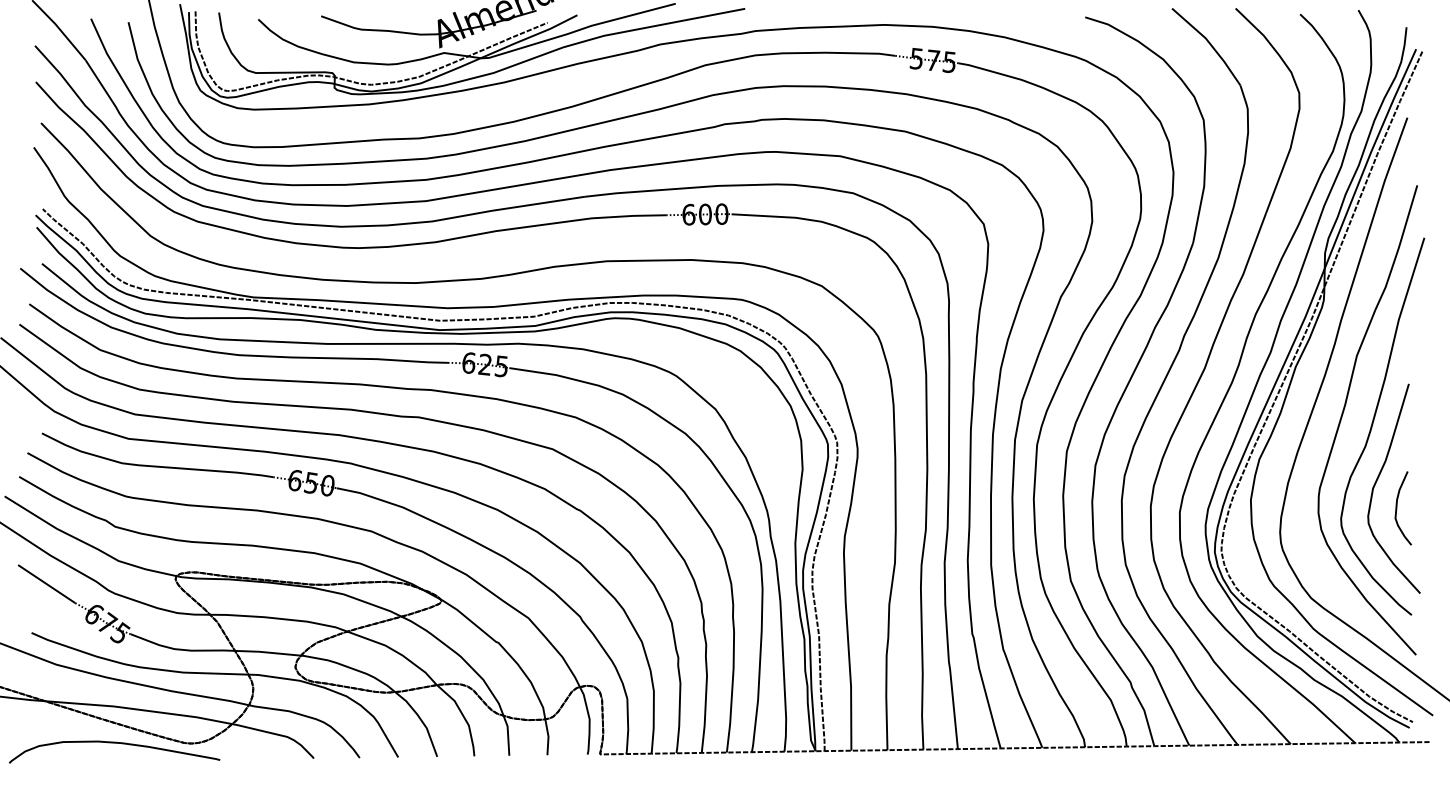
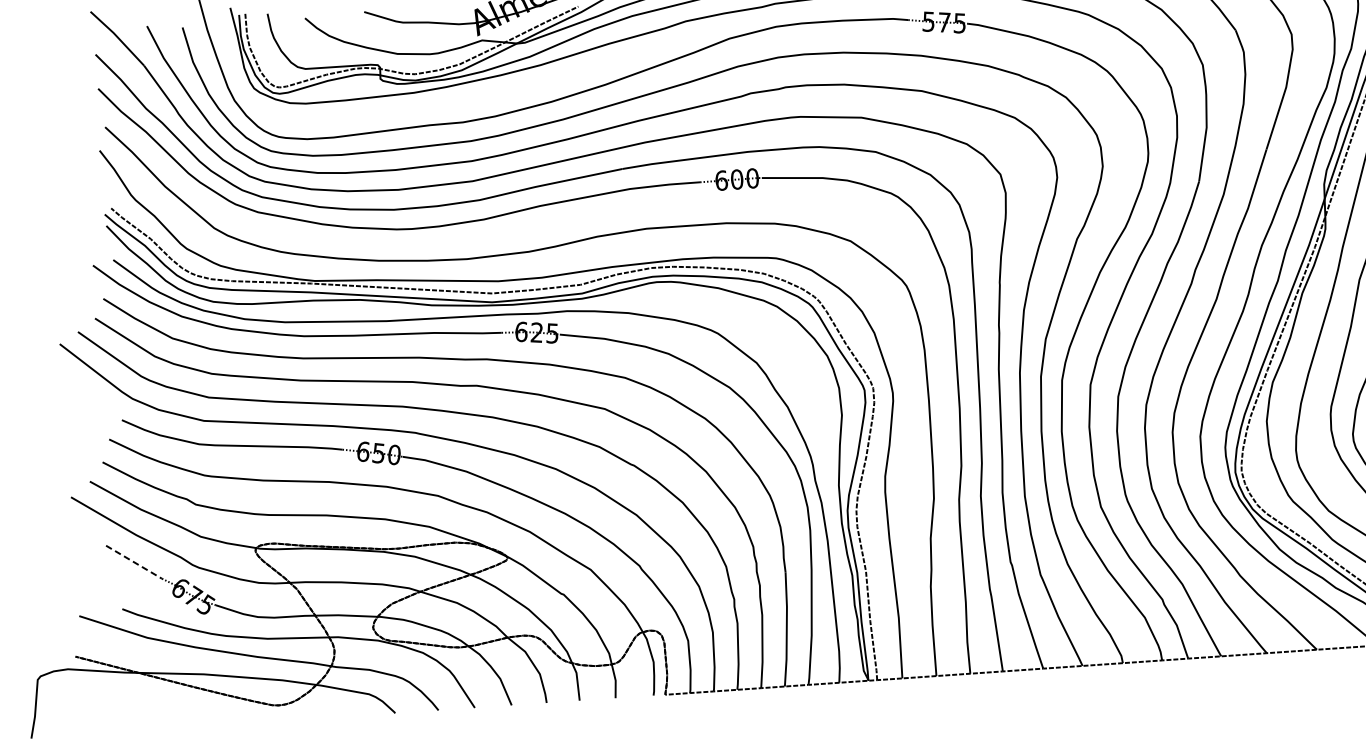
line: (47, 584) -> (134, 562), solid -> dashed
curve: (114, 743) -> (206, 709), removed

